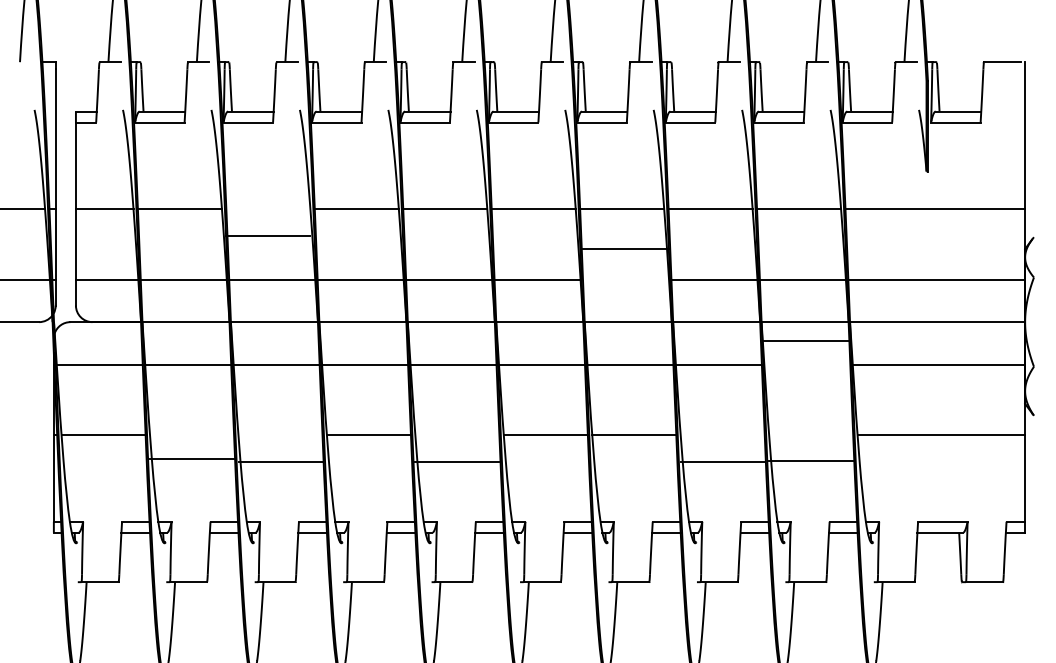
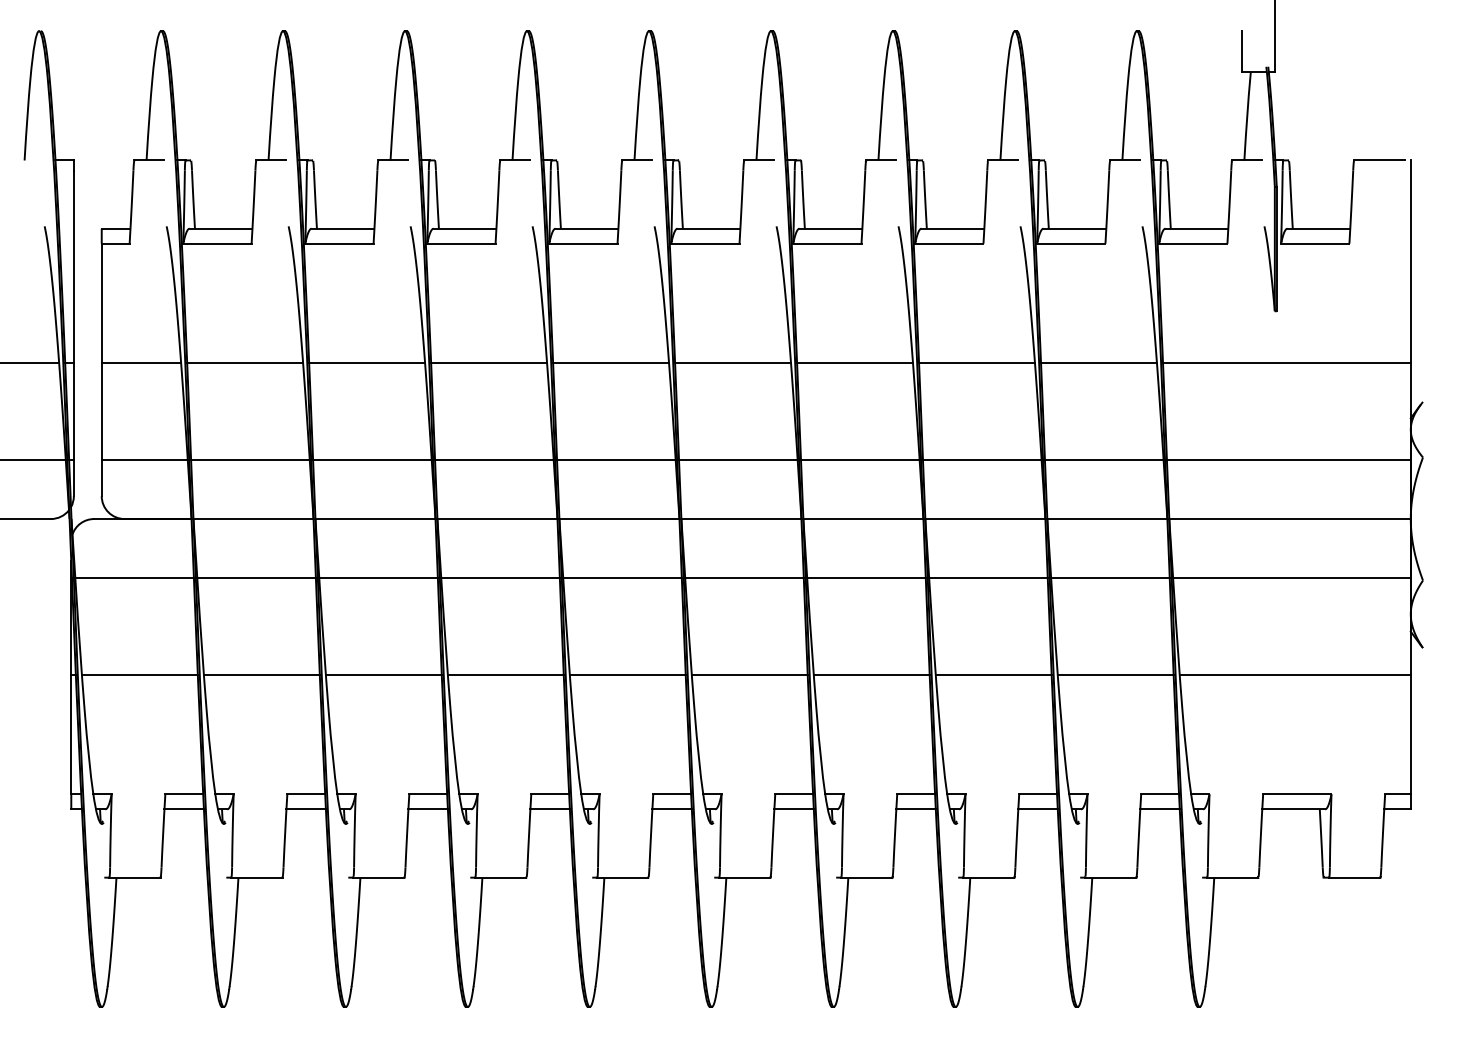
line: (268, 235) -> (367, 362), moved
line: (626, 249) -> (860, 460), moved
line: (807, 340) -> (1110, 577), moved
line: (191, 459) -> (261, 675), moved
line: (811, 460) -> (1115, 675), moved
line: (280, 462) -> (383, 675), moved
line: (457, 462) -> (627, 675), moved
line: (722, 462) -> (993, 675), moved

